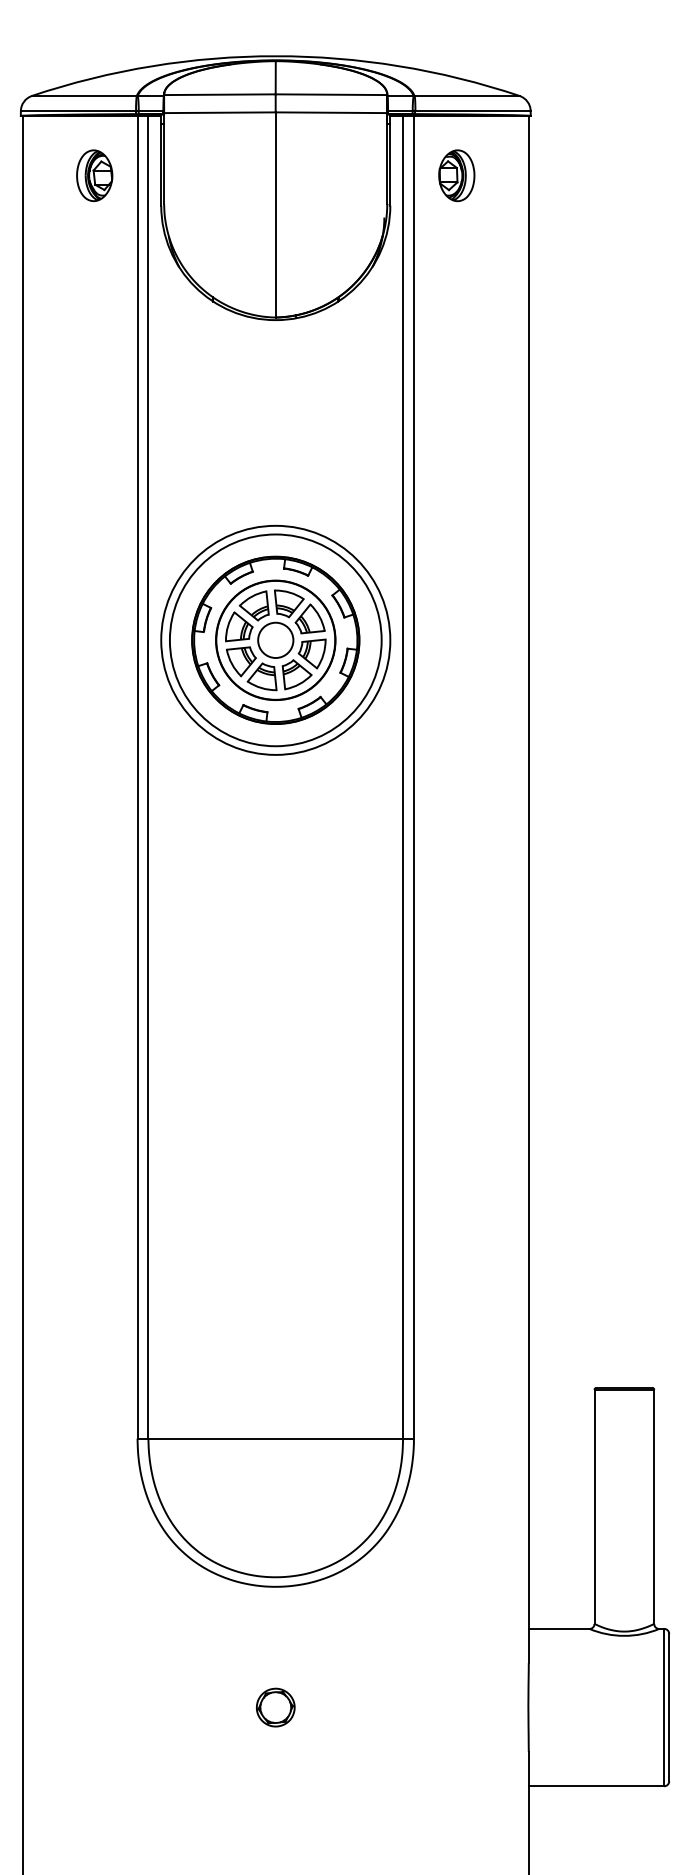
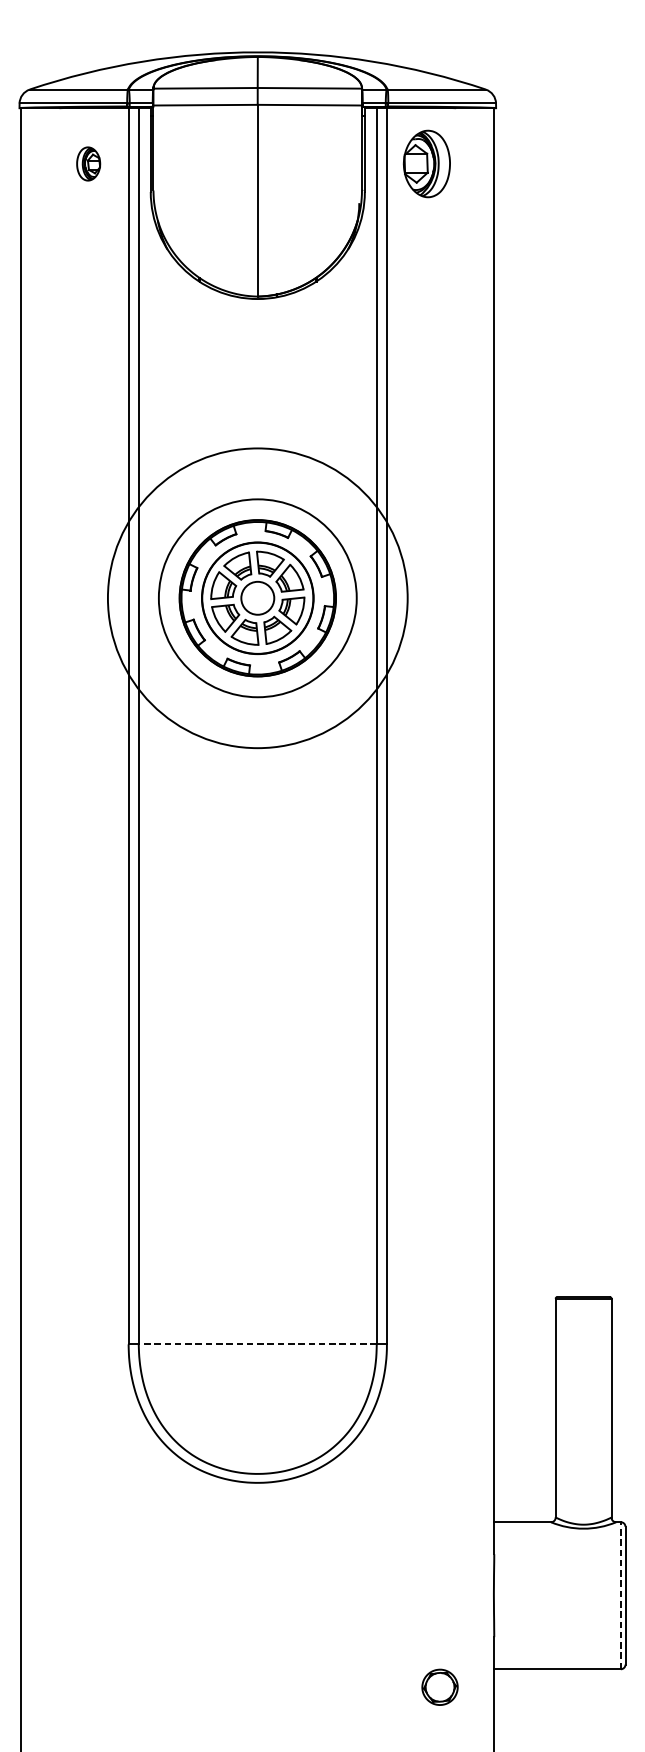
part: (94, 175) -> (88, 163), size x0.7
part: (456, 175) -> (426, 163), size x1.4
circle: (275, 639) -> (257, 597), size x1.4
line: (275, 1438) -> (257, 1344), solid -> dashed
part: (275, 1707) -> (439, 1687), moved
line: (664, 1707) -> (621, 1595), solid -> dashed

